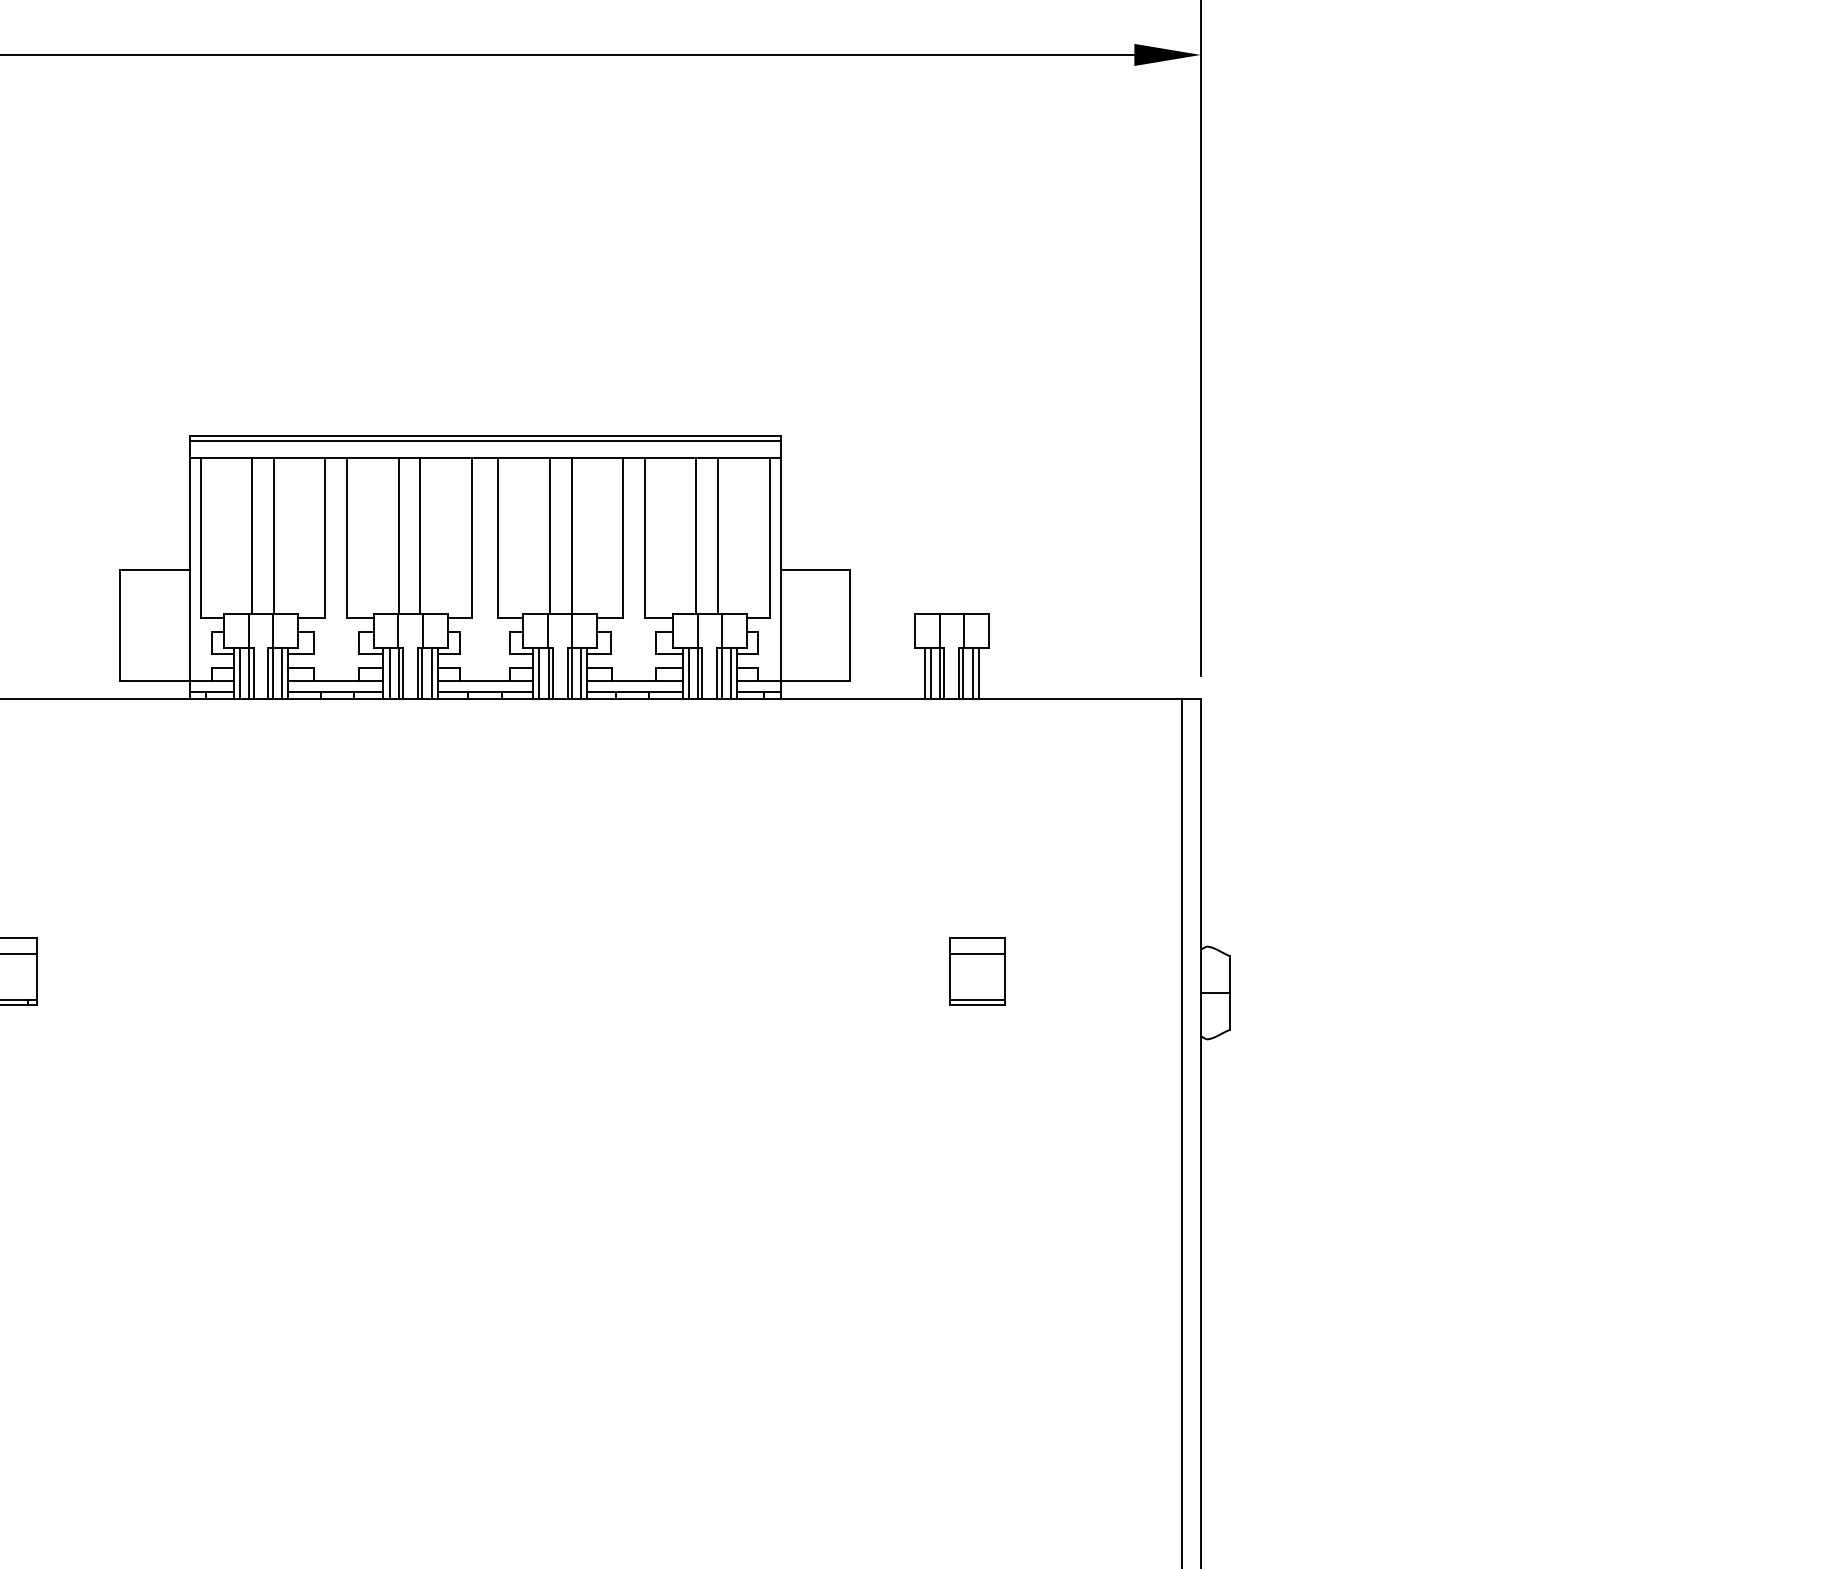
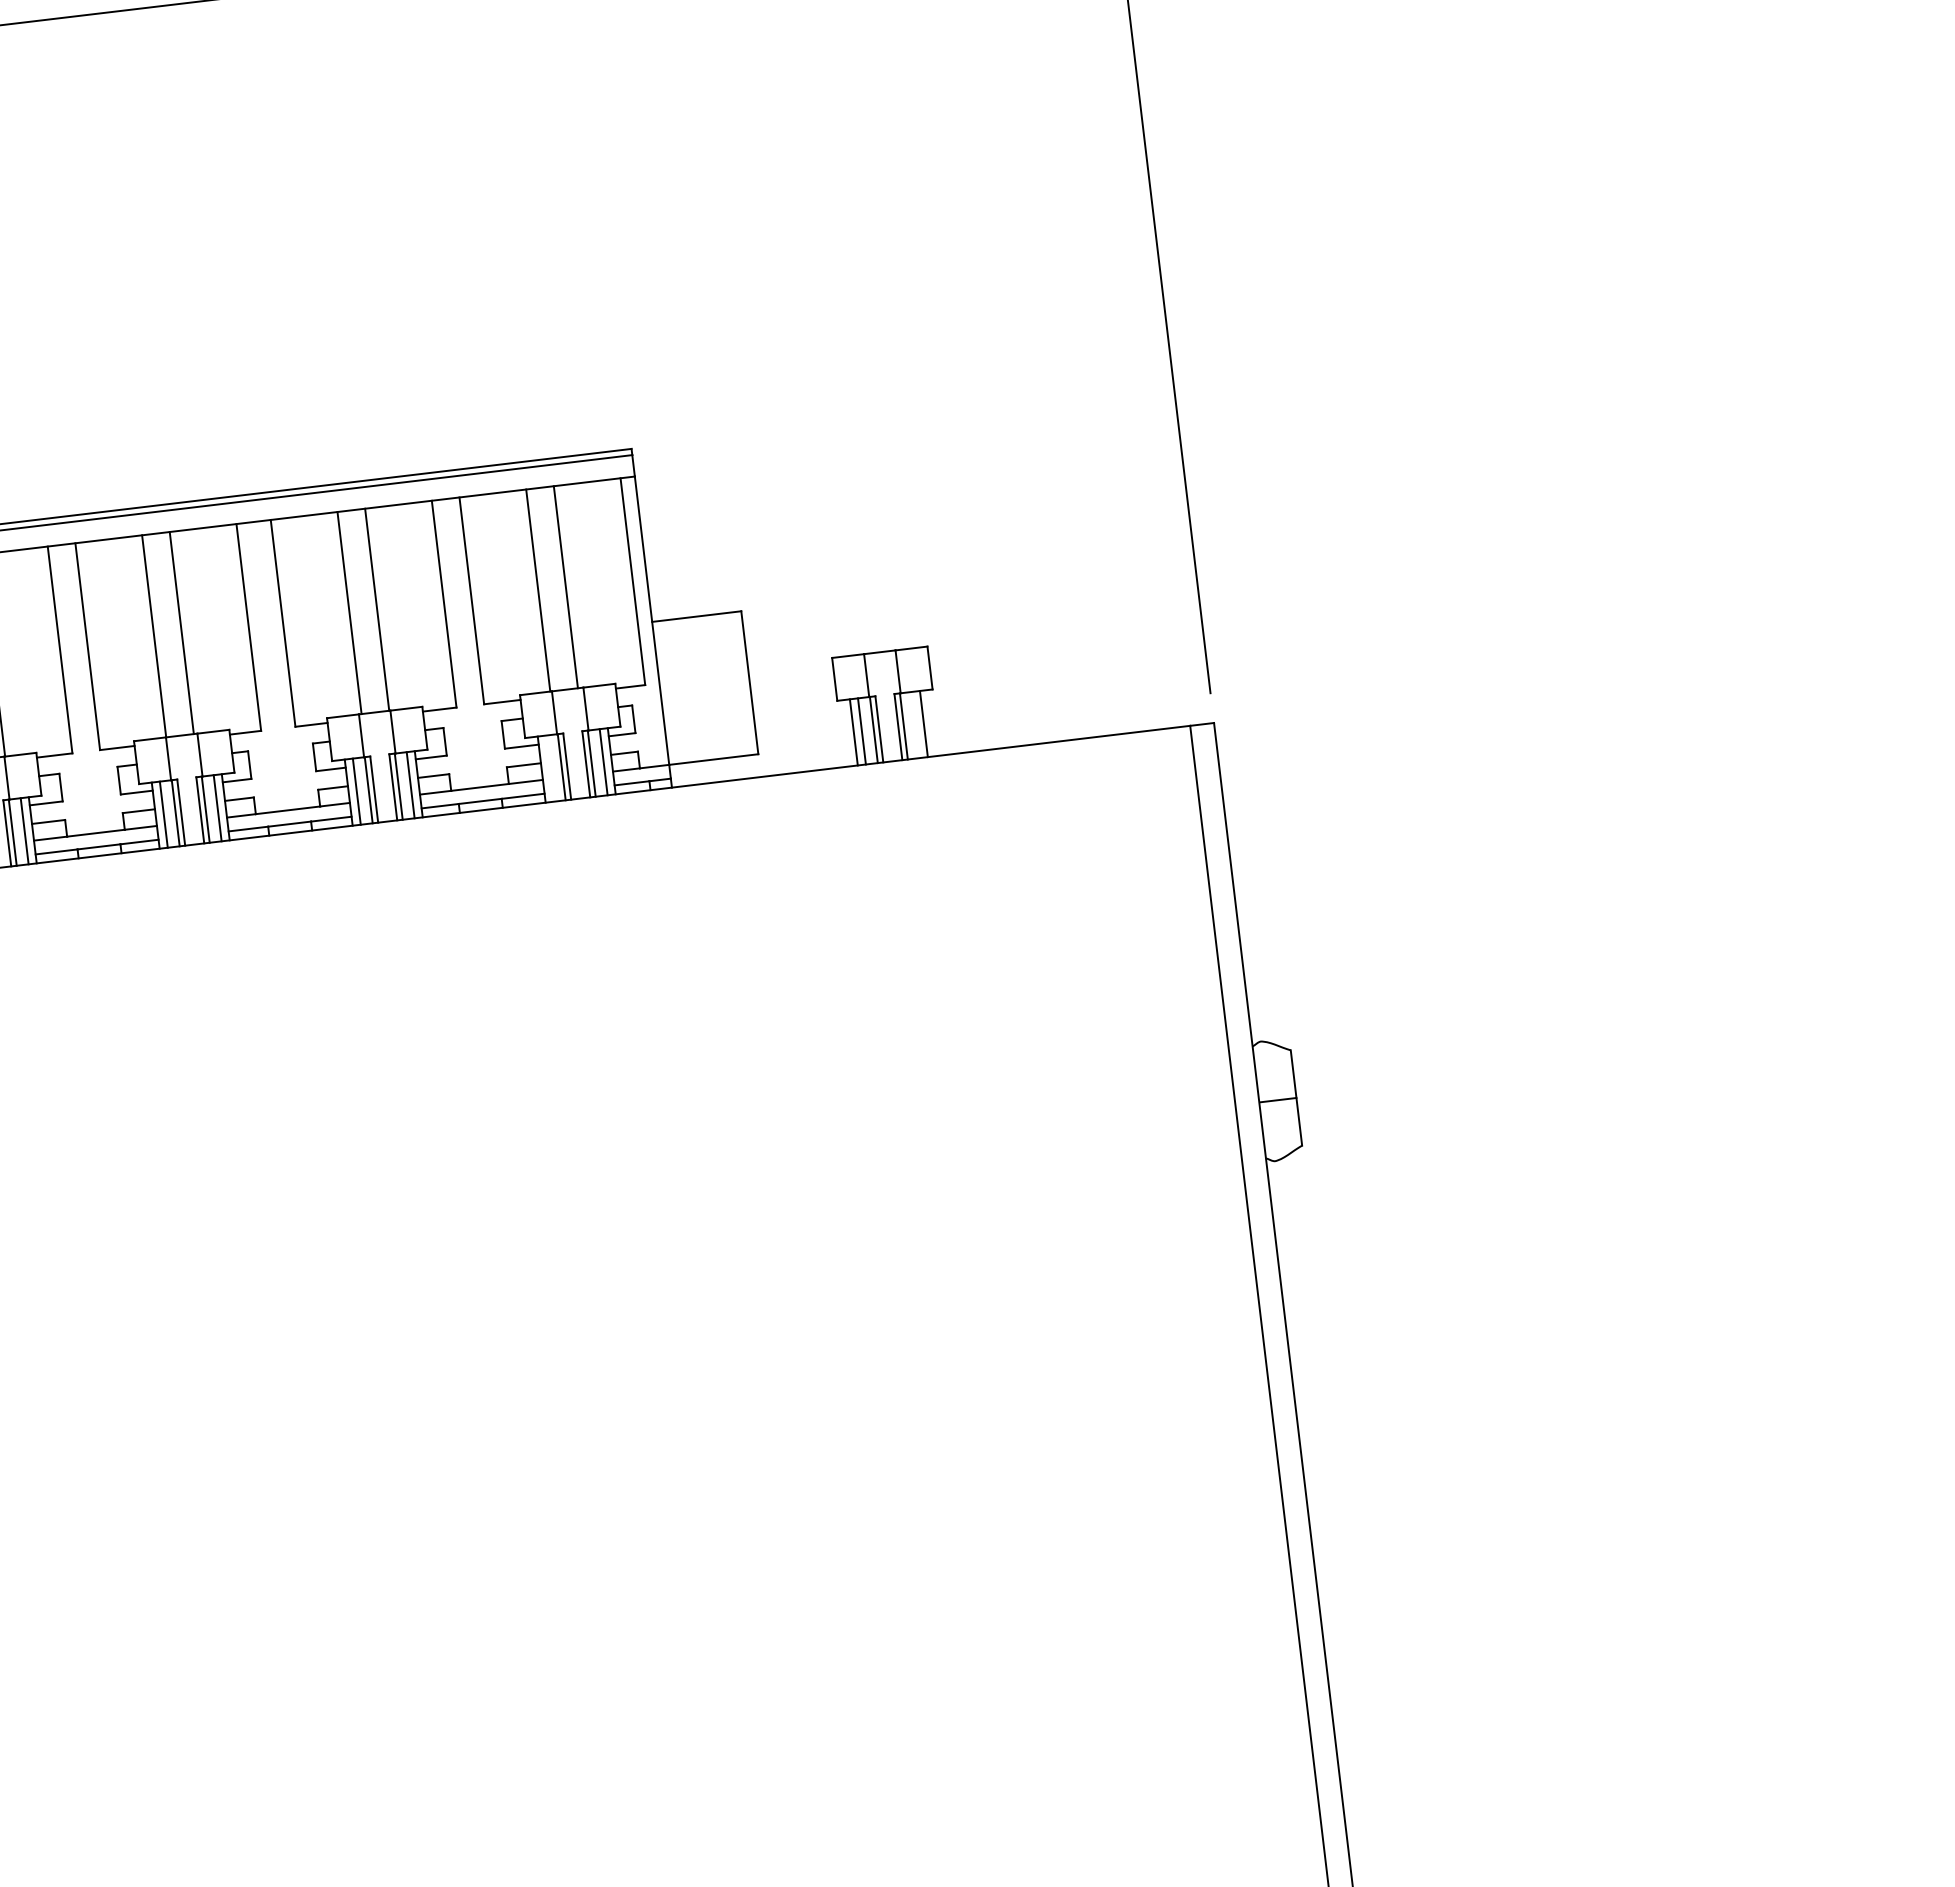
line: (688, 672) -> (549, 767), removed
line: (972, 672) -> (915, 724), removed
part: (977, 971) -> (967, 1109), removed

